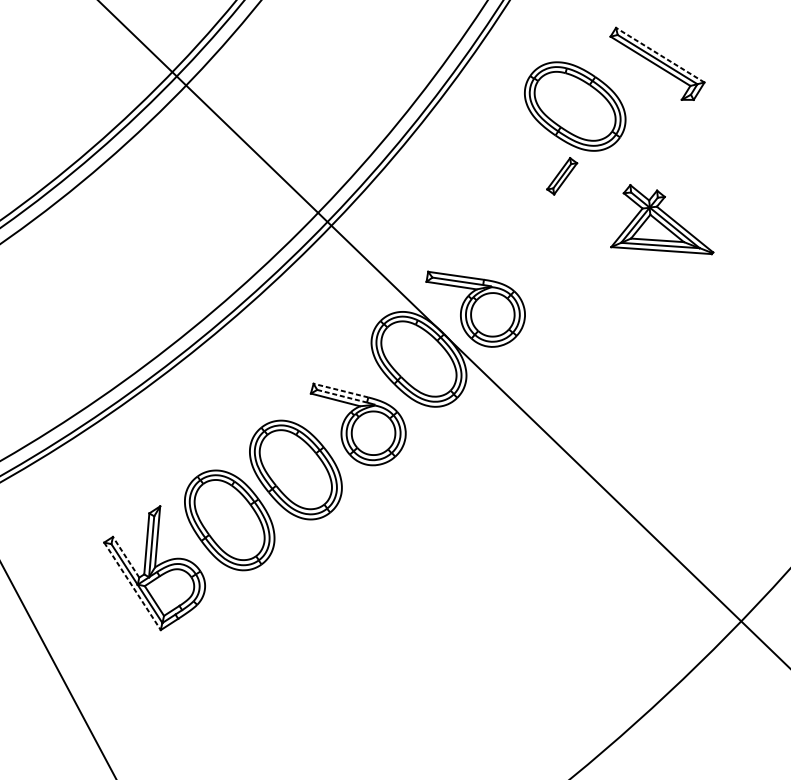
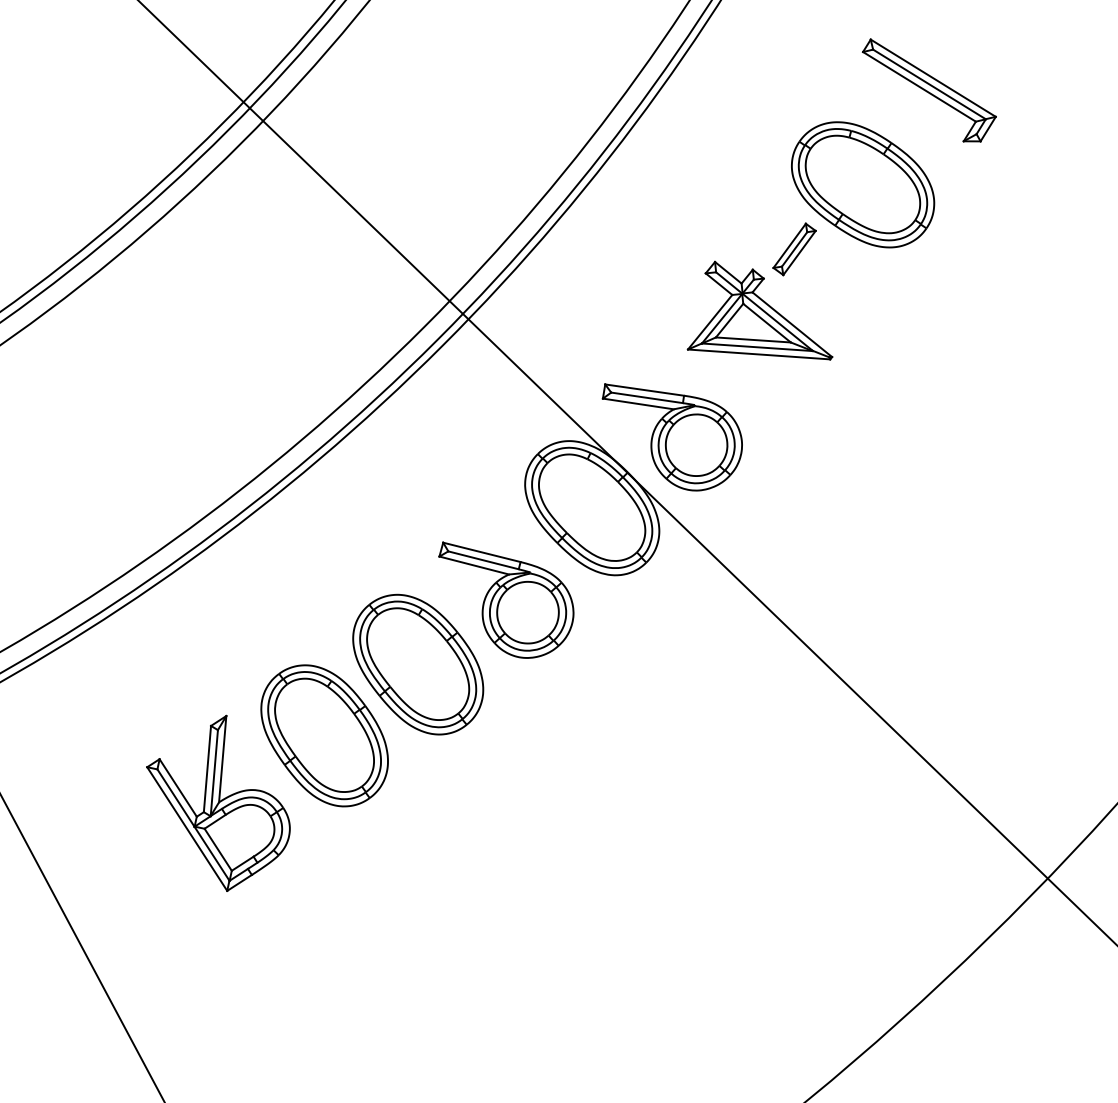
line: (659, 54) -> (932, 77), dashed -> solid
part: (575, 106) -> (863, 184), moved
part: (661, 219) -> (759, 310), moved
line: (340, 390) -> (481, 552), dashed -> solid
line: (342, 396) -> (484, 560), dashed -> solid
line: (125, 556) -> (177, 787), dashed -> solid
line: (132, 586) -> (187, 829), dashed -> solid

